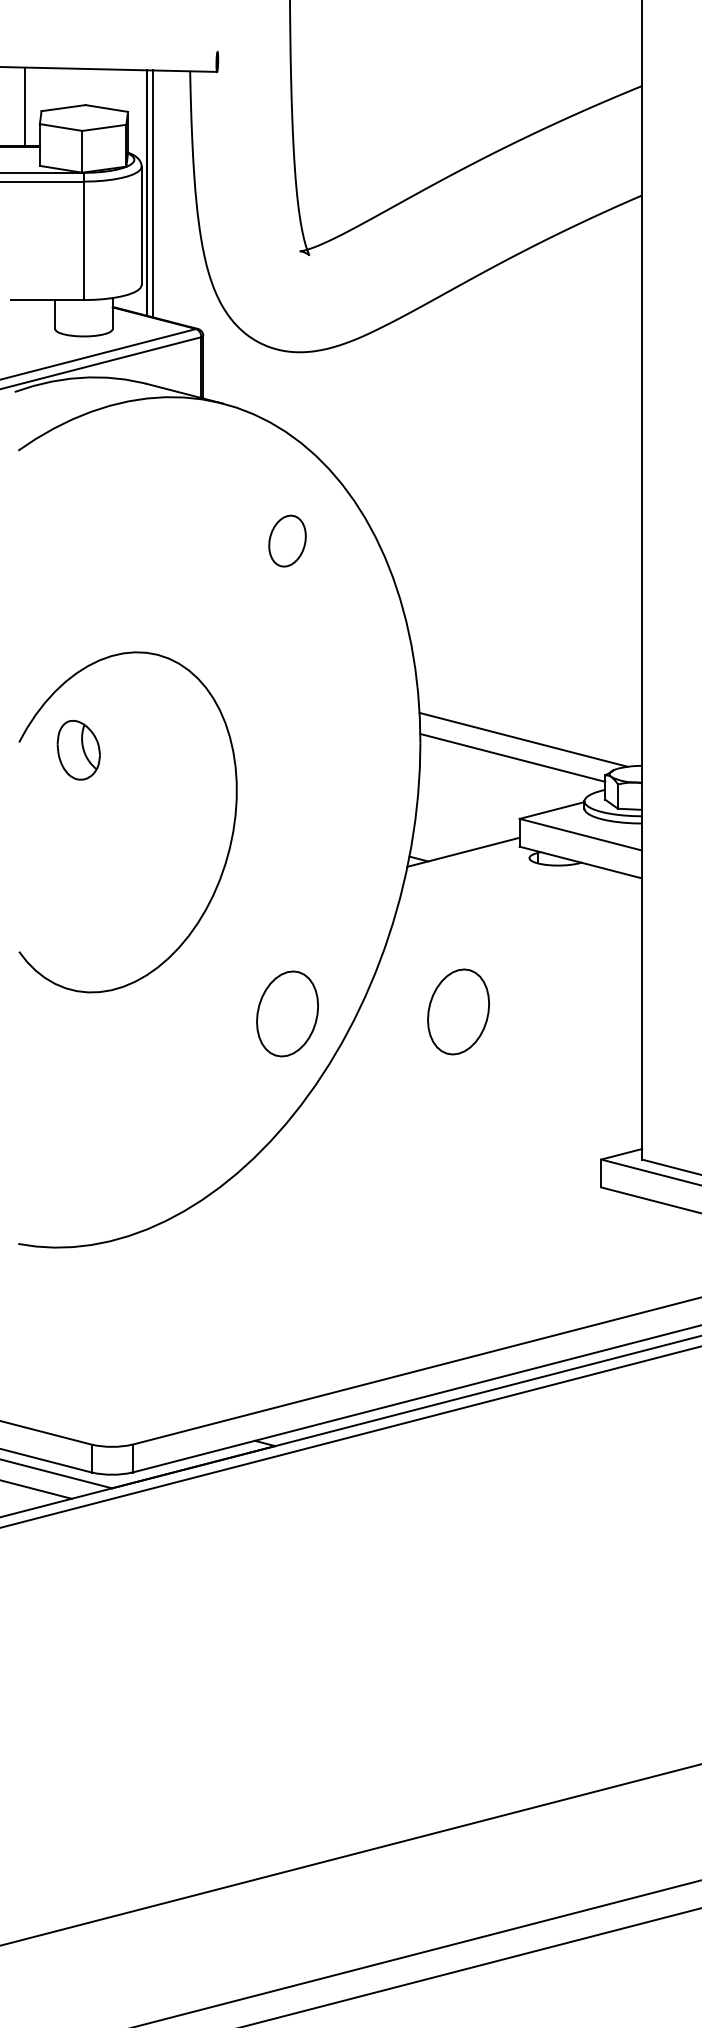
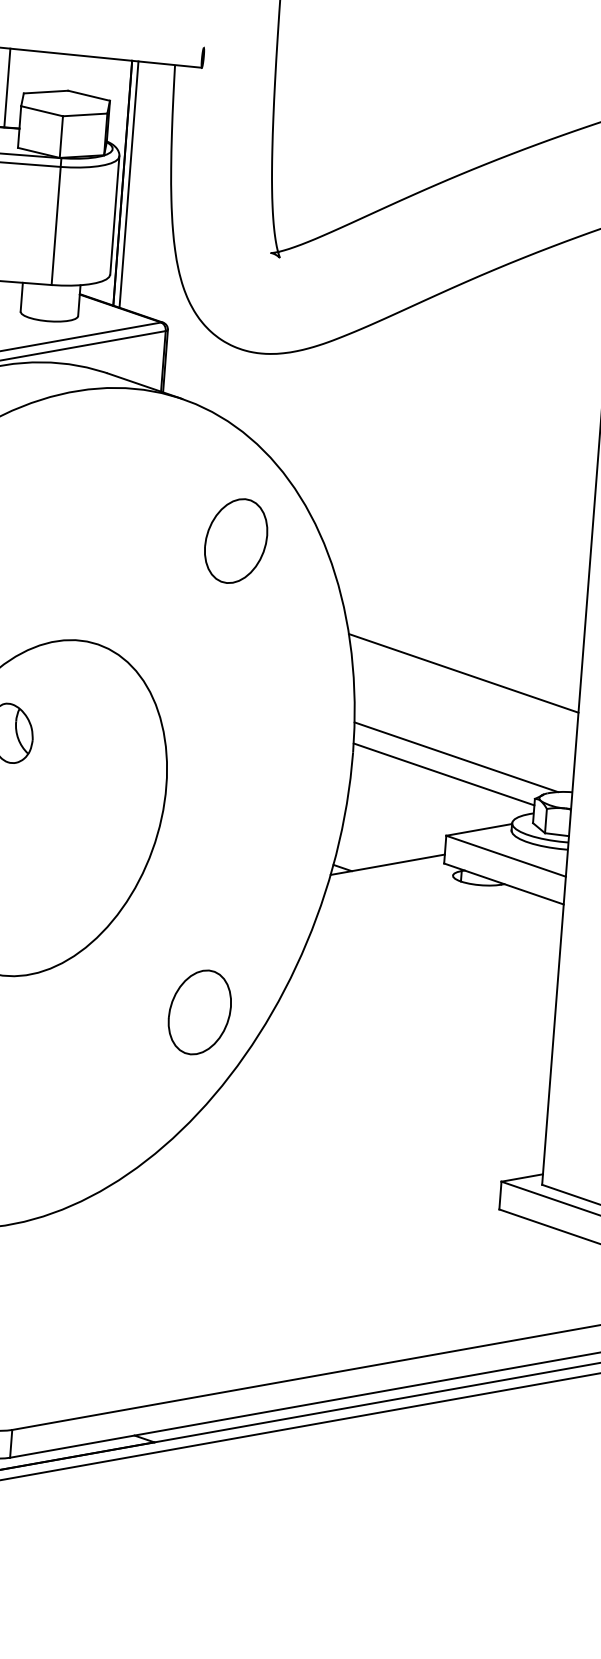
part: (287, 540) -> (236, 540), size x1.67
line: (524, 655) -> (463, 673), added
part: (458, 1011) -> (370, 1023), removed

